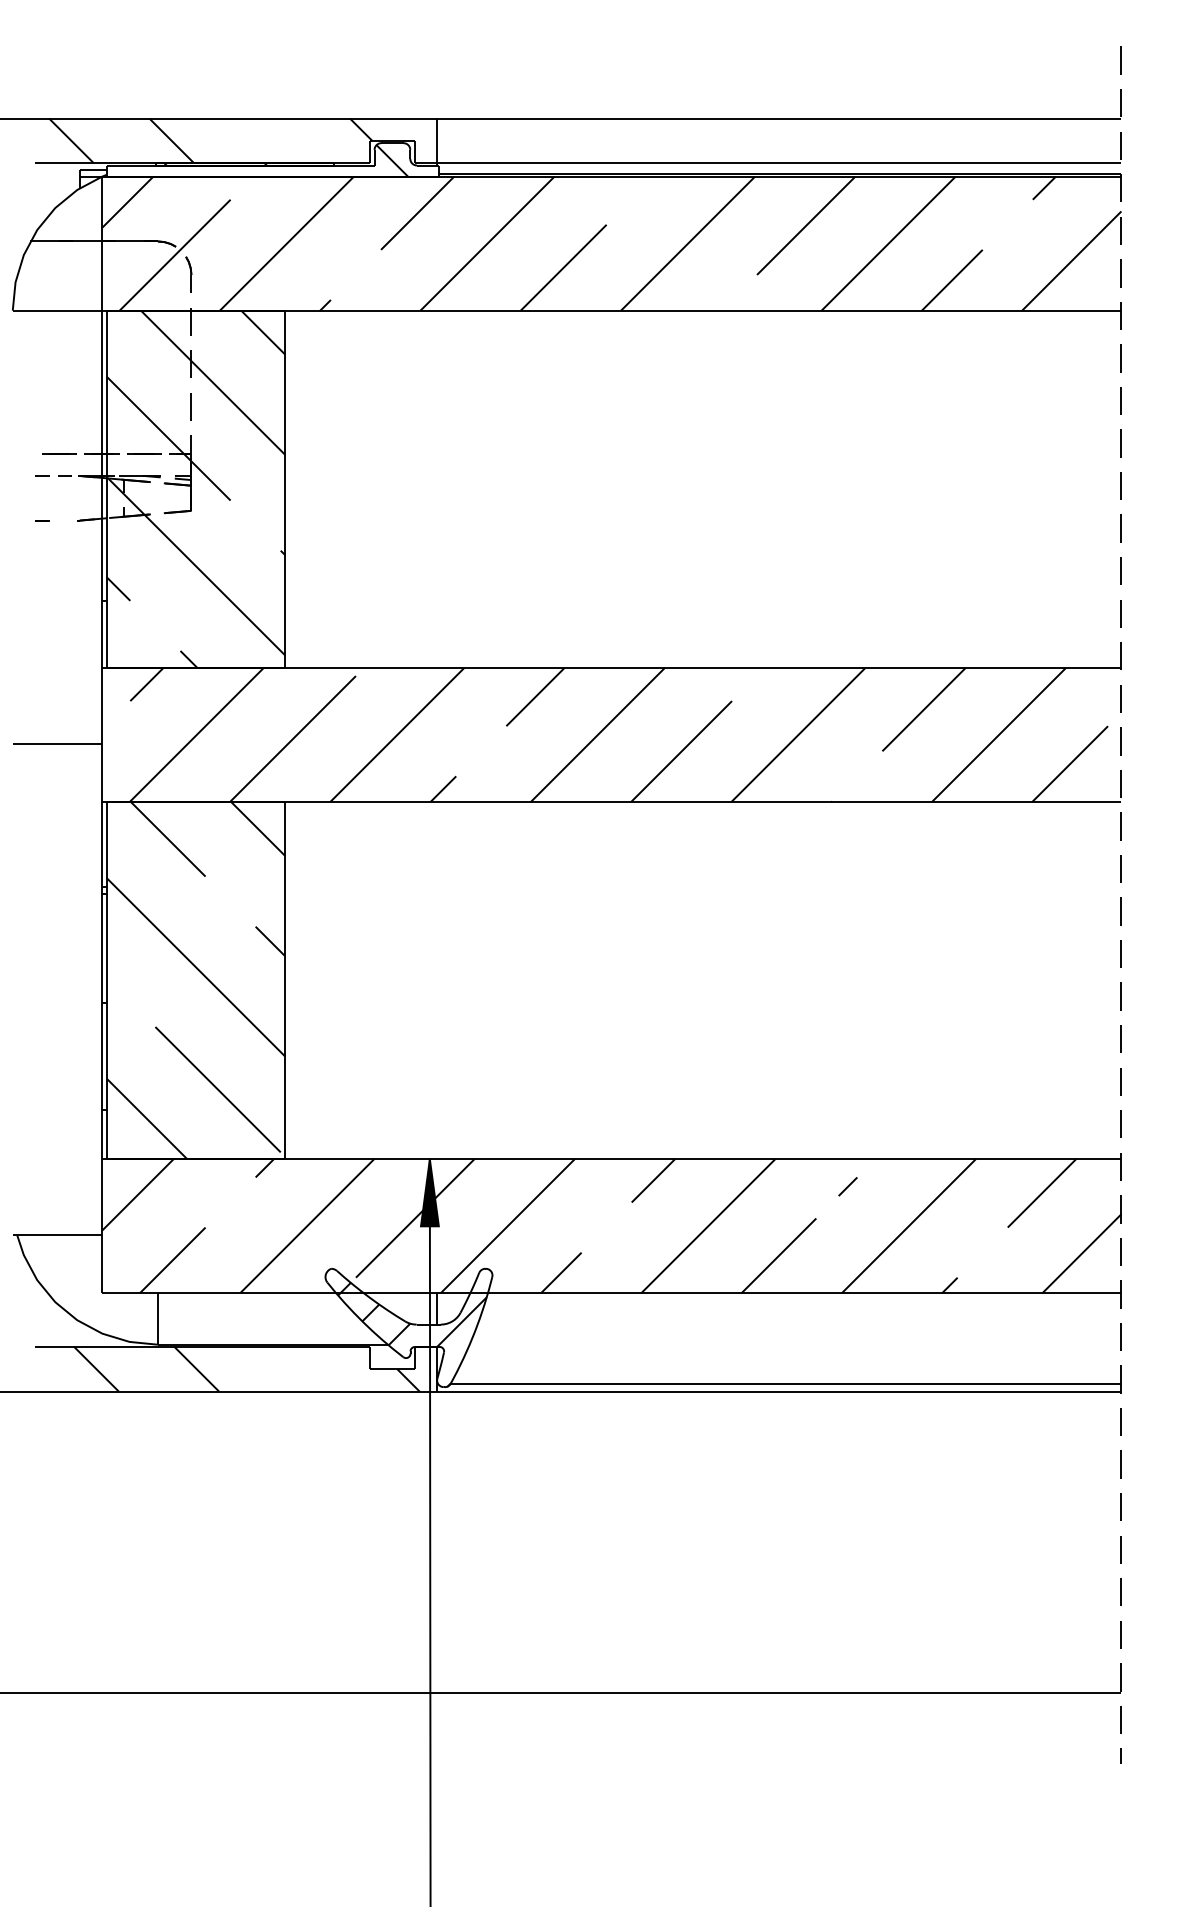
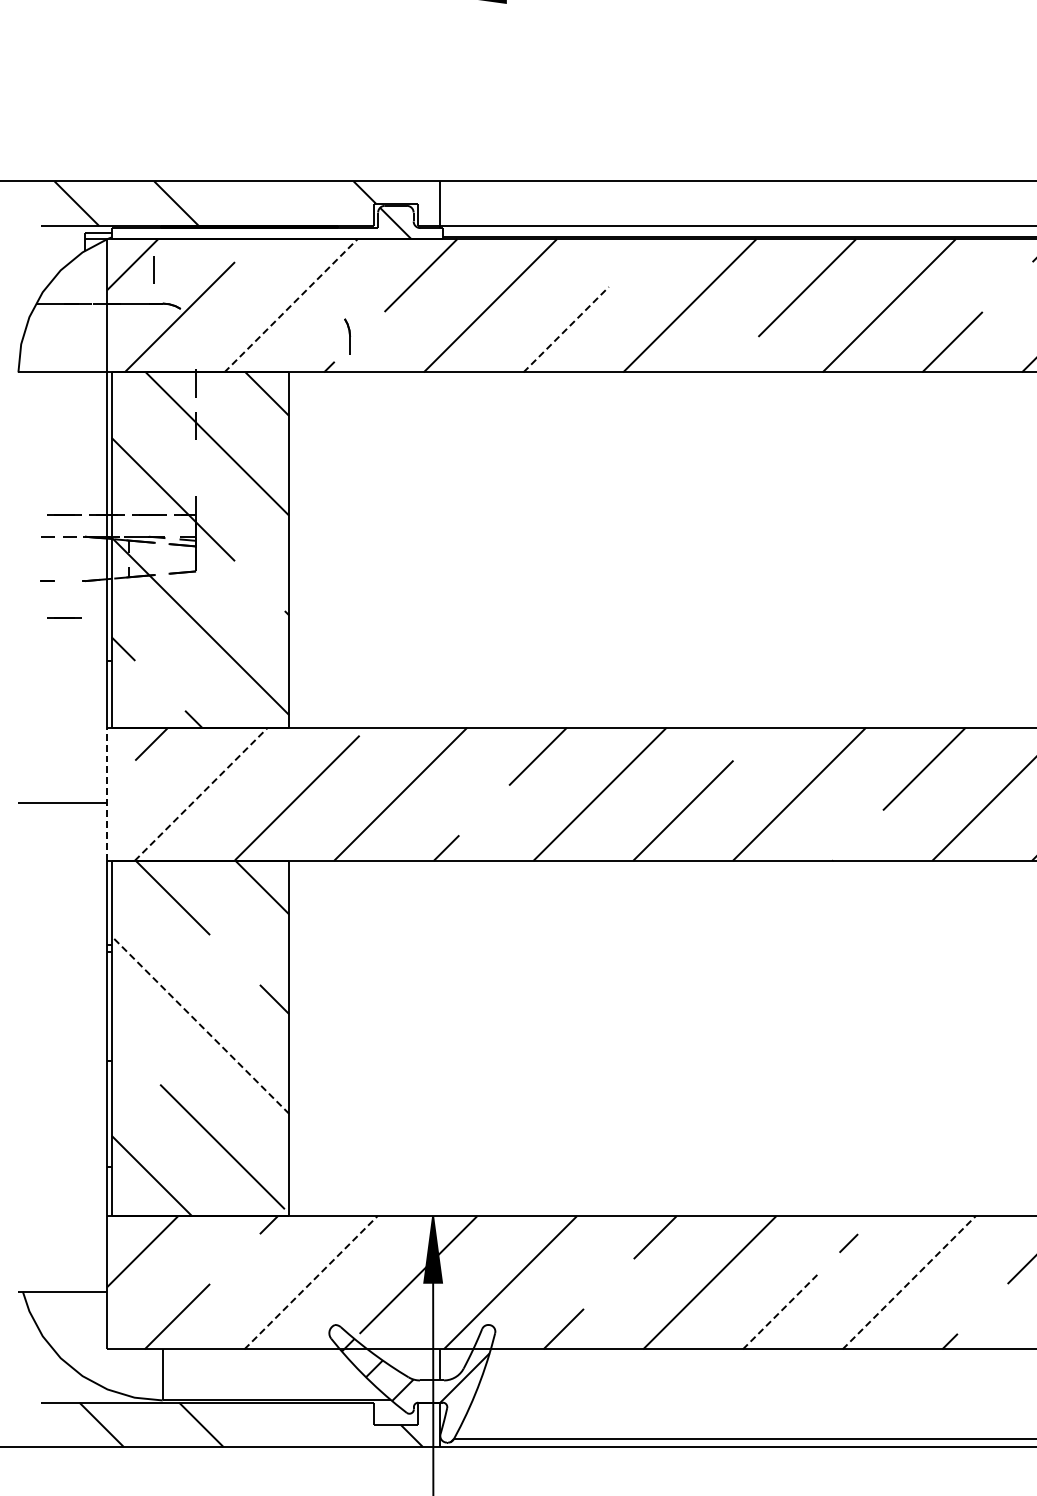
line: (286, 243) -> (290, 305), solid -> dashed
line: (563, 267) -> (565, 329), solid -> dashed
part: (188, 274) -> (347, 336), moved
line: (190, 406) -> (153, 269), moved
line: (59, 557) -> (64, 617), added
line: (102, 735) -> (107, 794), solid -> dashed
line: (196, 735) -> (201, 794), solid -> dashed
line: (195, 966) -> (200, 1024), solid -> dashed
line: (307, 1226) -> (311, 1282), solid -> dashed
line: (908, 1226) -> (908, 1282), solid -> dashed
line: (778, 1255) -> (779, 1311), solid -> dashed

